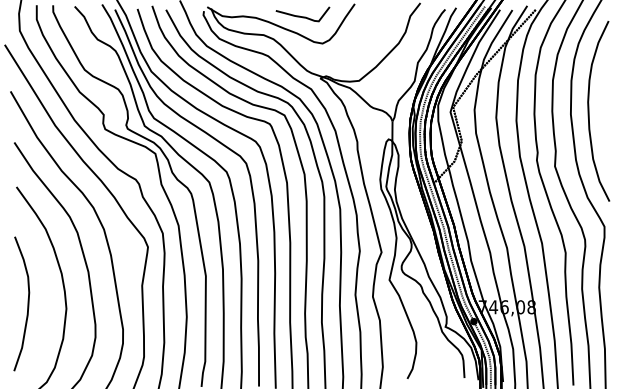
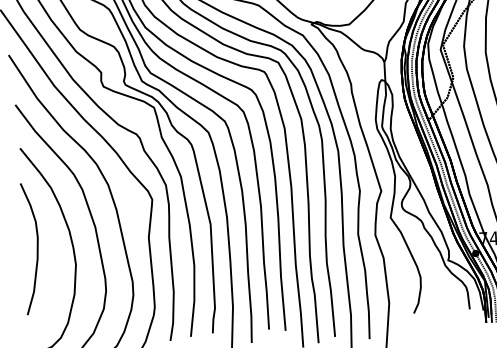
curve: (27, 303) -> (36, 248), moved

